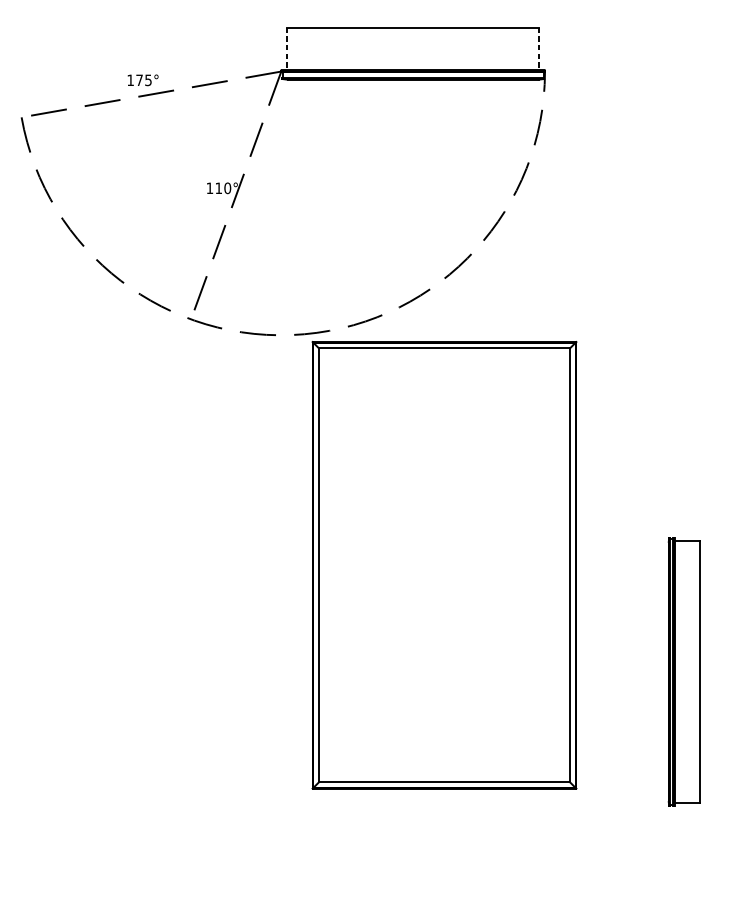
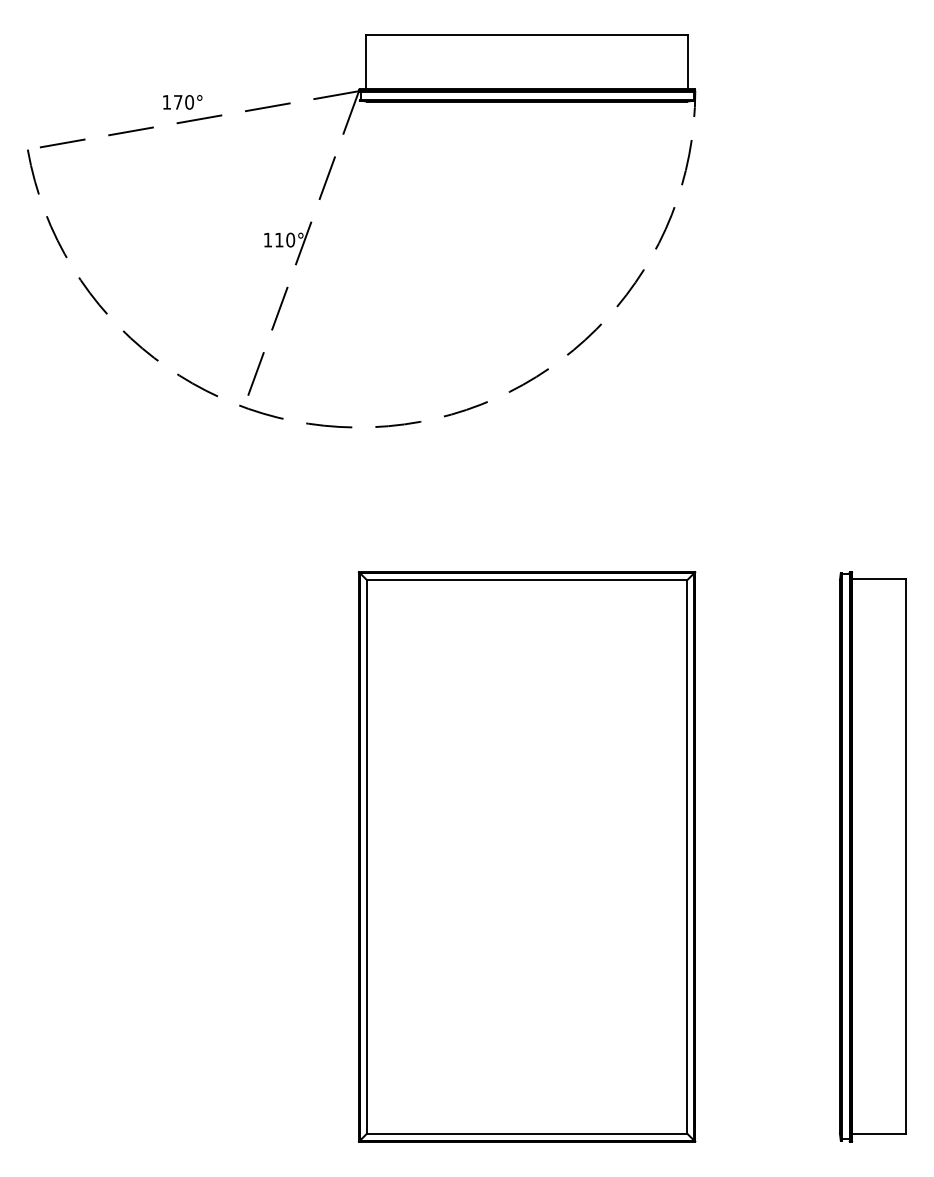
line: (287, 49) -> (366, 62), dashed -> solid
line: (539, 49) -> (688, 62), dashed -> solid
text: (148, 80) -> (189, 102), 175° -> 170°
part: (444, 565) -> (526, 856), moved
part: (683, 671) -> (872, 856), size x1.67

